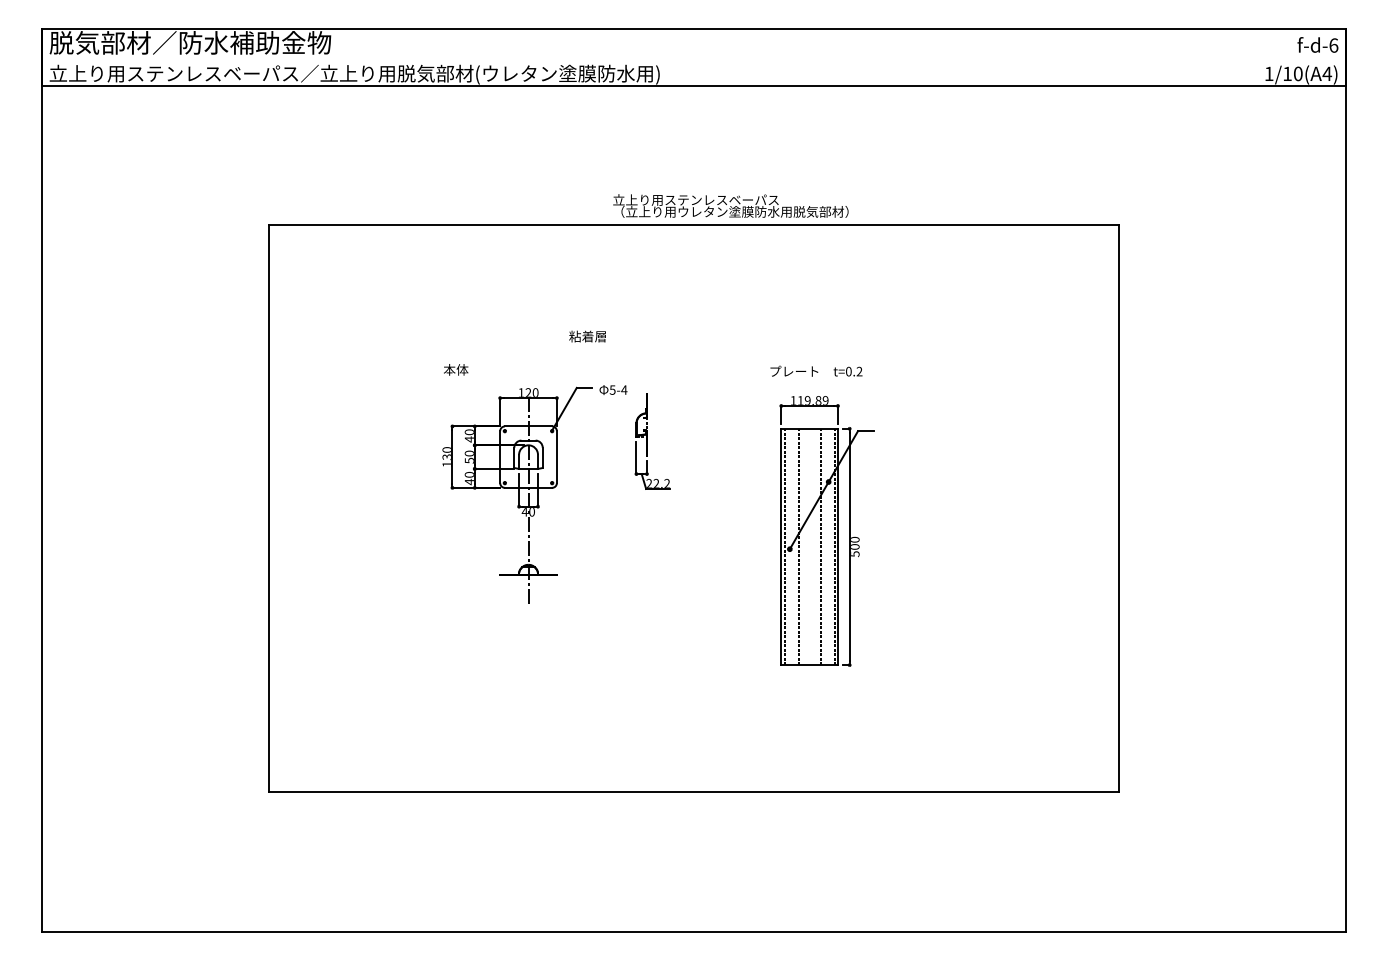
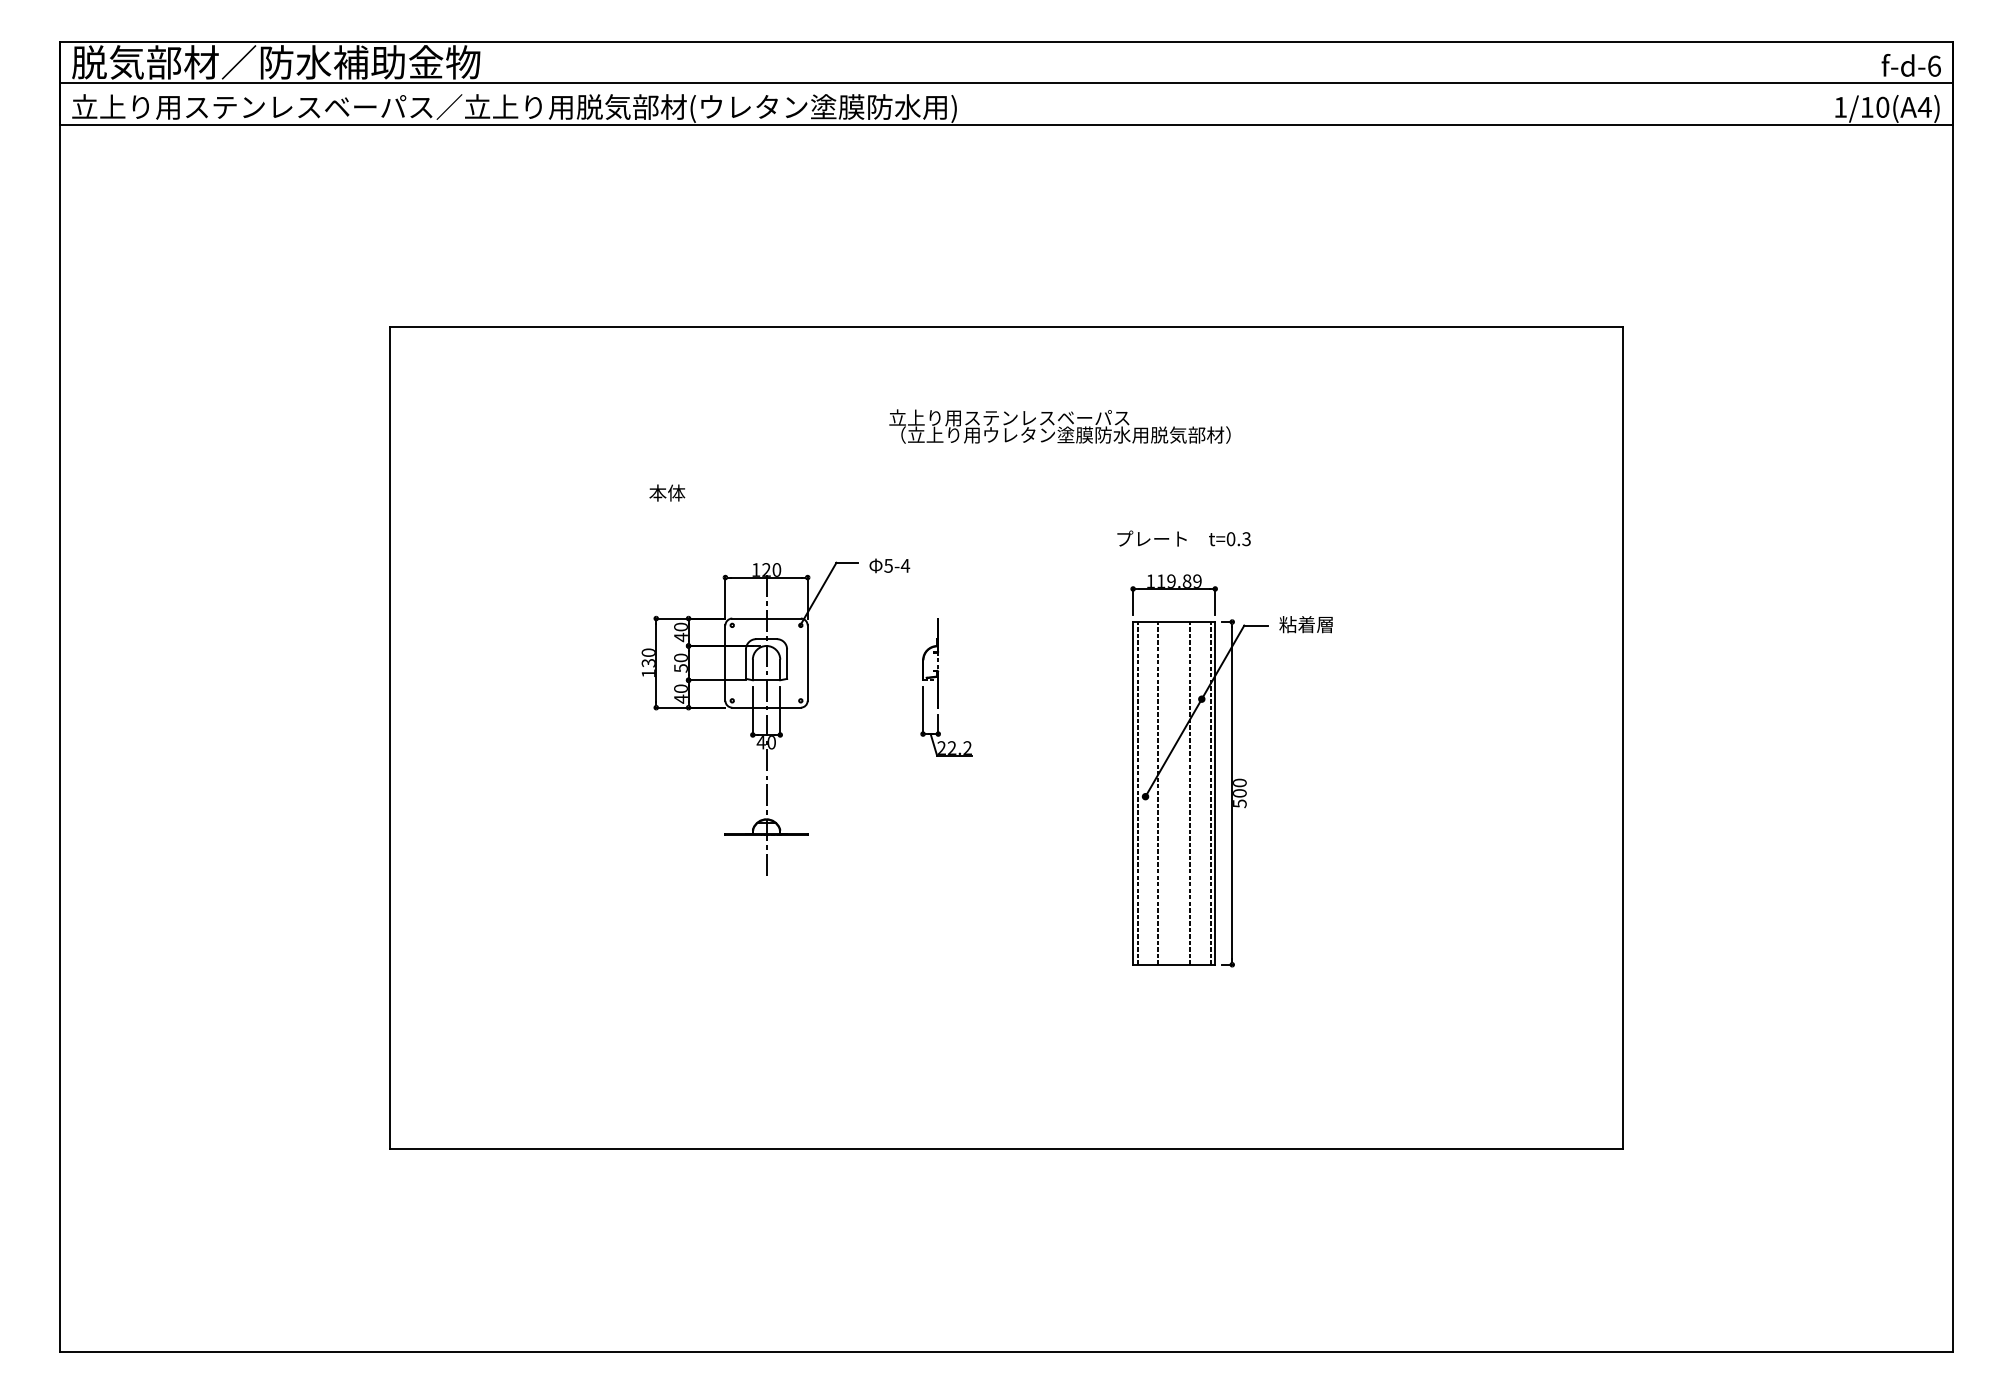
line: (693, 57) -> (1005, 83), added
text: (730, 205) -> (1059, 425), moved
text: (587, 336) -> (1305, 624), moved
text: (456, 369) -> (667, 492), moved
text: (859, 371) -> (1246, 538), t=0.2 -> t=0.3
part: (652, 441) -> (946, 686), moved

